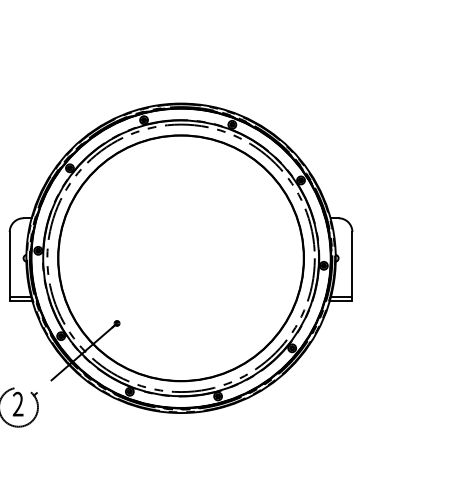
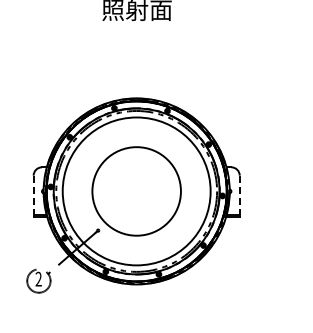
circle: (180, 258) -> (136, 191), size x0.6
line: (9, 265) -> (33, 195), solid -> dashed
line: (352, 265) -> (239, 195), solid -> dashed

